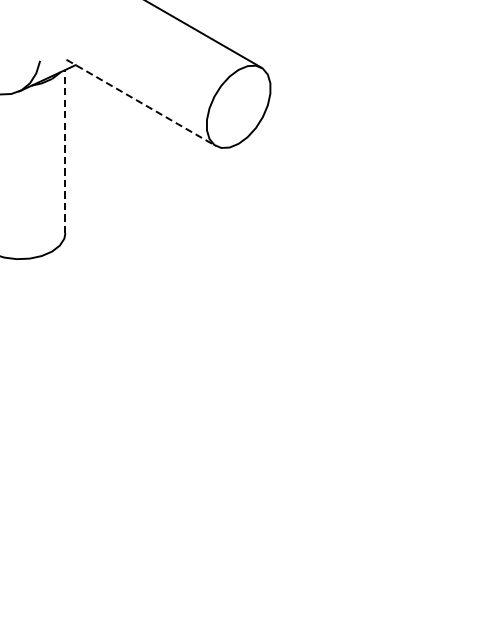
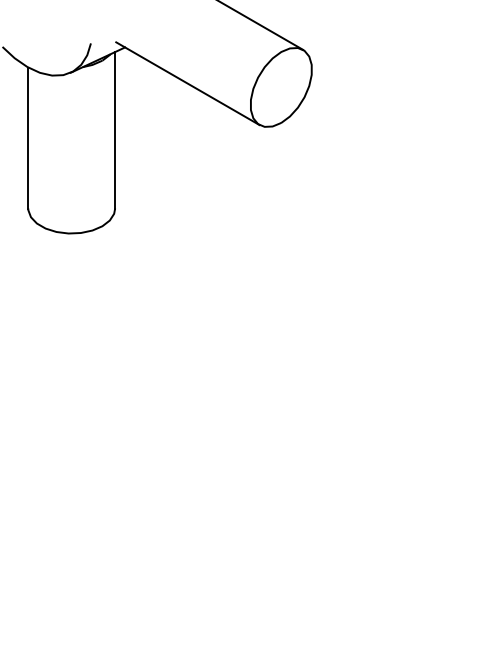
line: (140, 102) -> (187, 83), dashed -> solid
line: (65, 150) -> (115, 129), dashed -> solid

